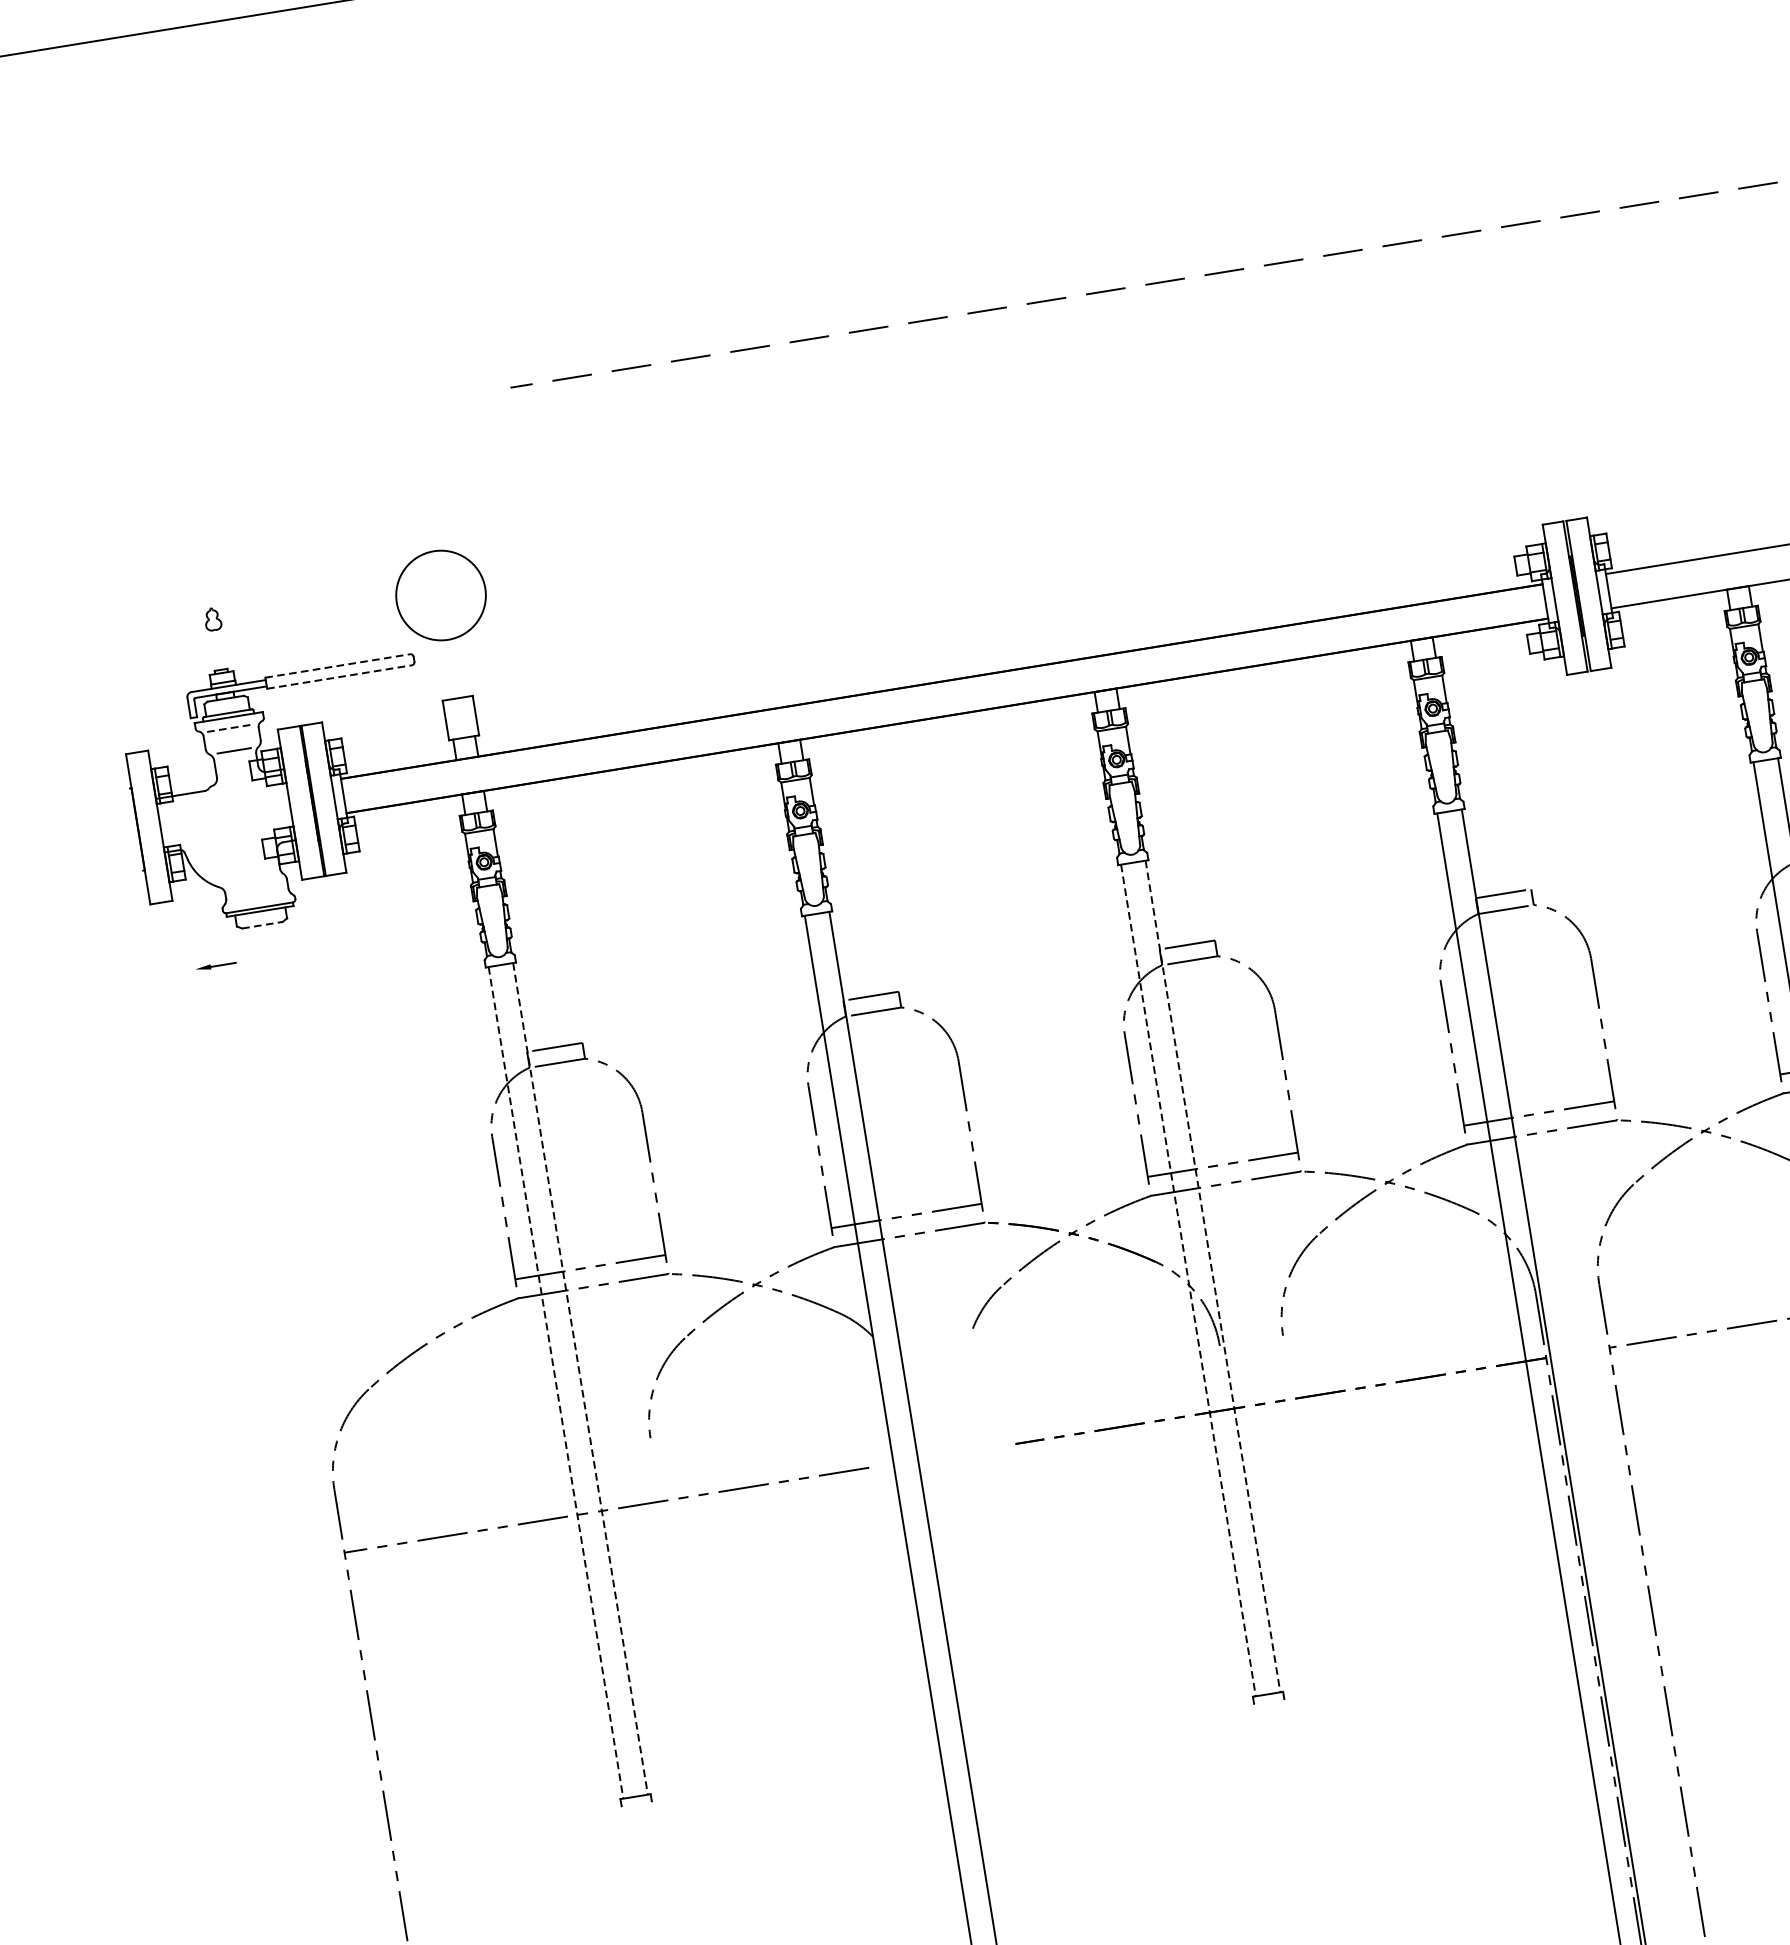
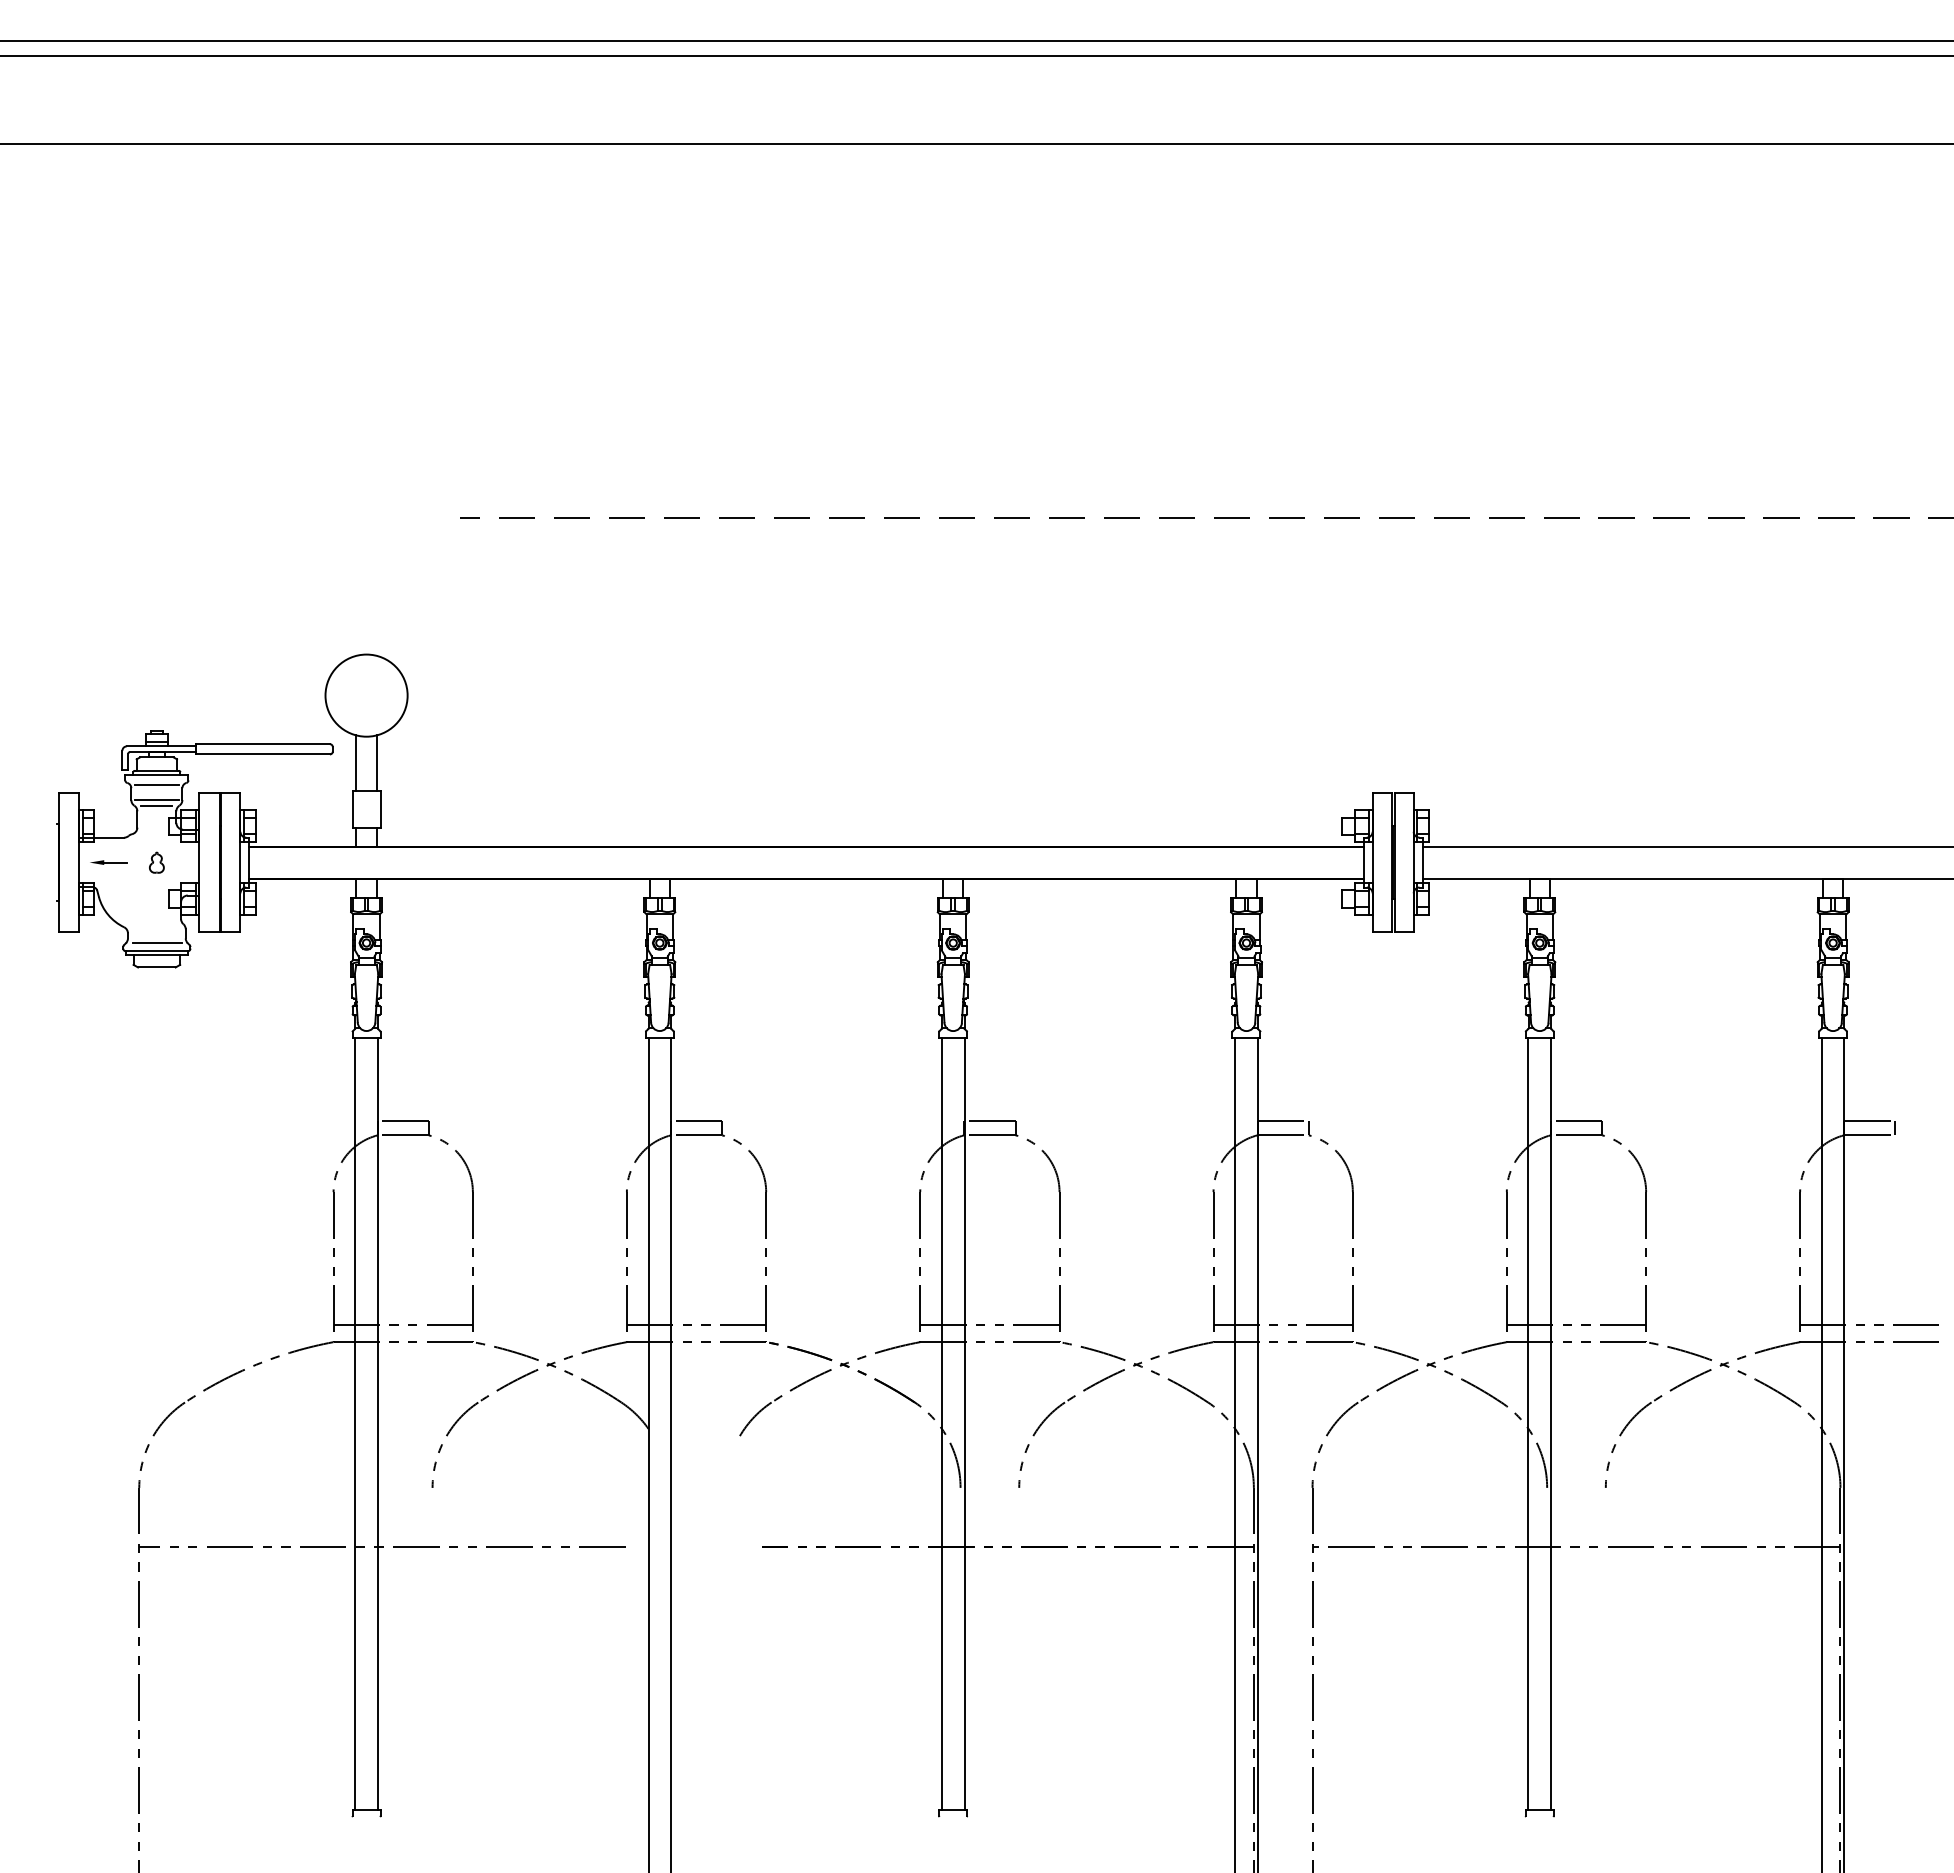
part: (212, 619) -> (156, 862), moved
line: (463, 665) -> (376, 762), added
line: (338, 666) -> (263, 744), dashed -> solid
line: (441, 669) -> (356, 762), added
line: (340, 677) -> (263, 754), dashed -> solid
line: (230, 728) -> (156, 784), dashed -> solid
line: (232, 745) -> (156, 800), added
line: (257, 899) -> (156, 943), added
line: (262, 925) -> (156, 967), dashed -> solid
part: (215, 966) -> (108, 862), moved
line: (1212, 1276) -> (964, 1424), dashed -> solid
line: (1188, 1280) -> (941, 1424), dashed -> solid
line: (580, 1379) -> (377, 1424), dashed -> solid
line: (556, 1383) -> (355, 1424), dashed -> solid

